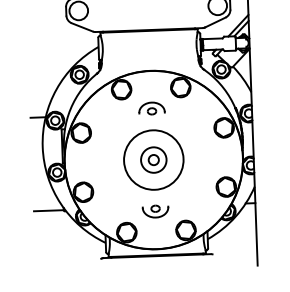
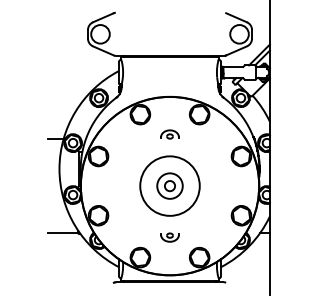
part: (151, 108) -> (169, 134), size x0.7
part: (155, 211) -> (169, 237), size x0.7

